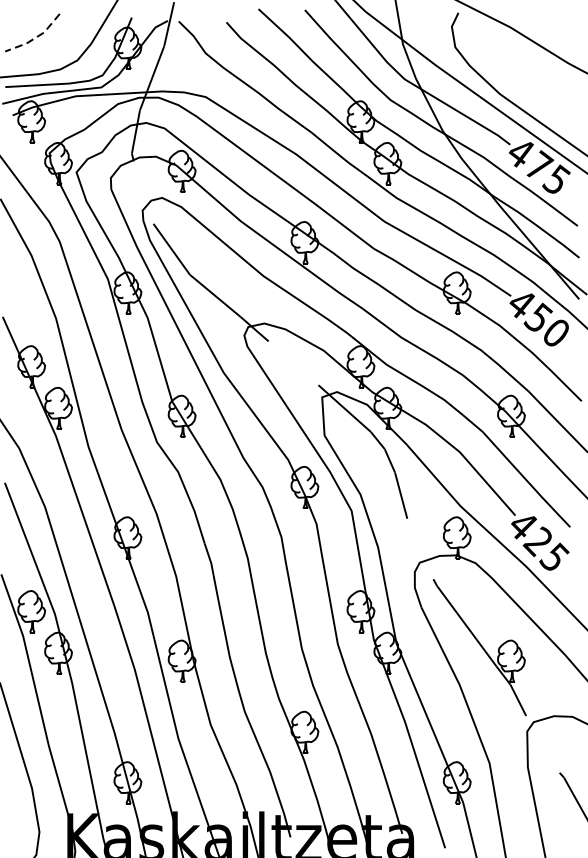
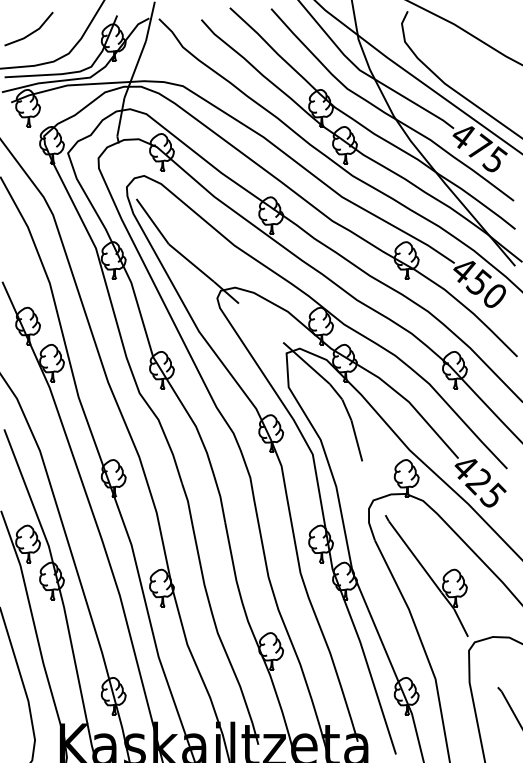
line: (35, 37) -> (31, 33), dashed -> solid

